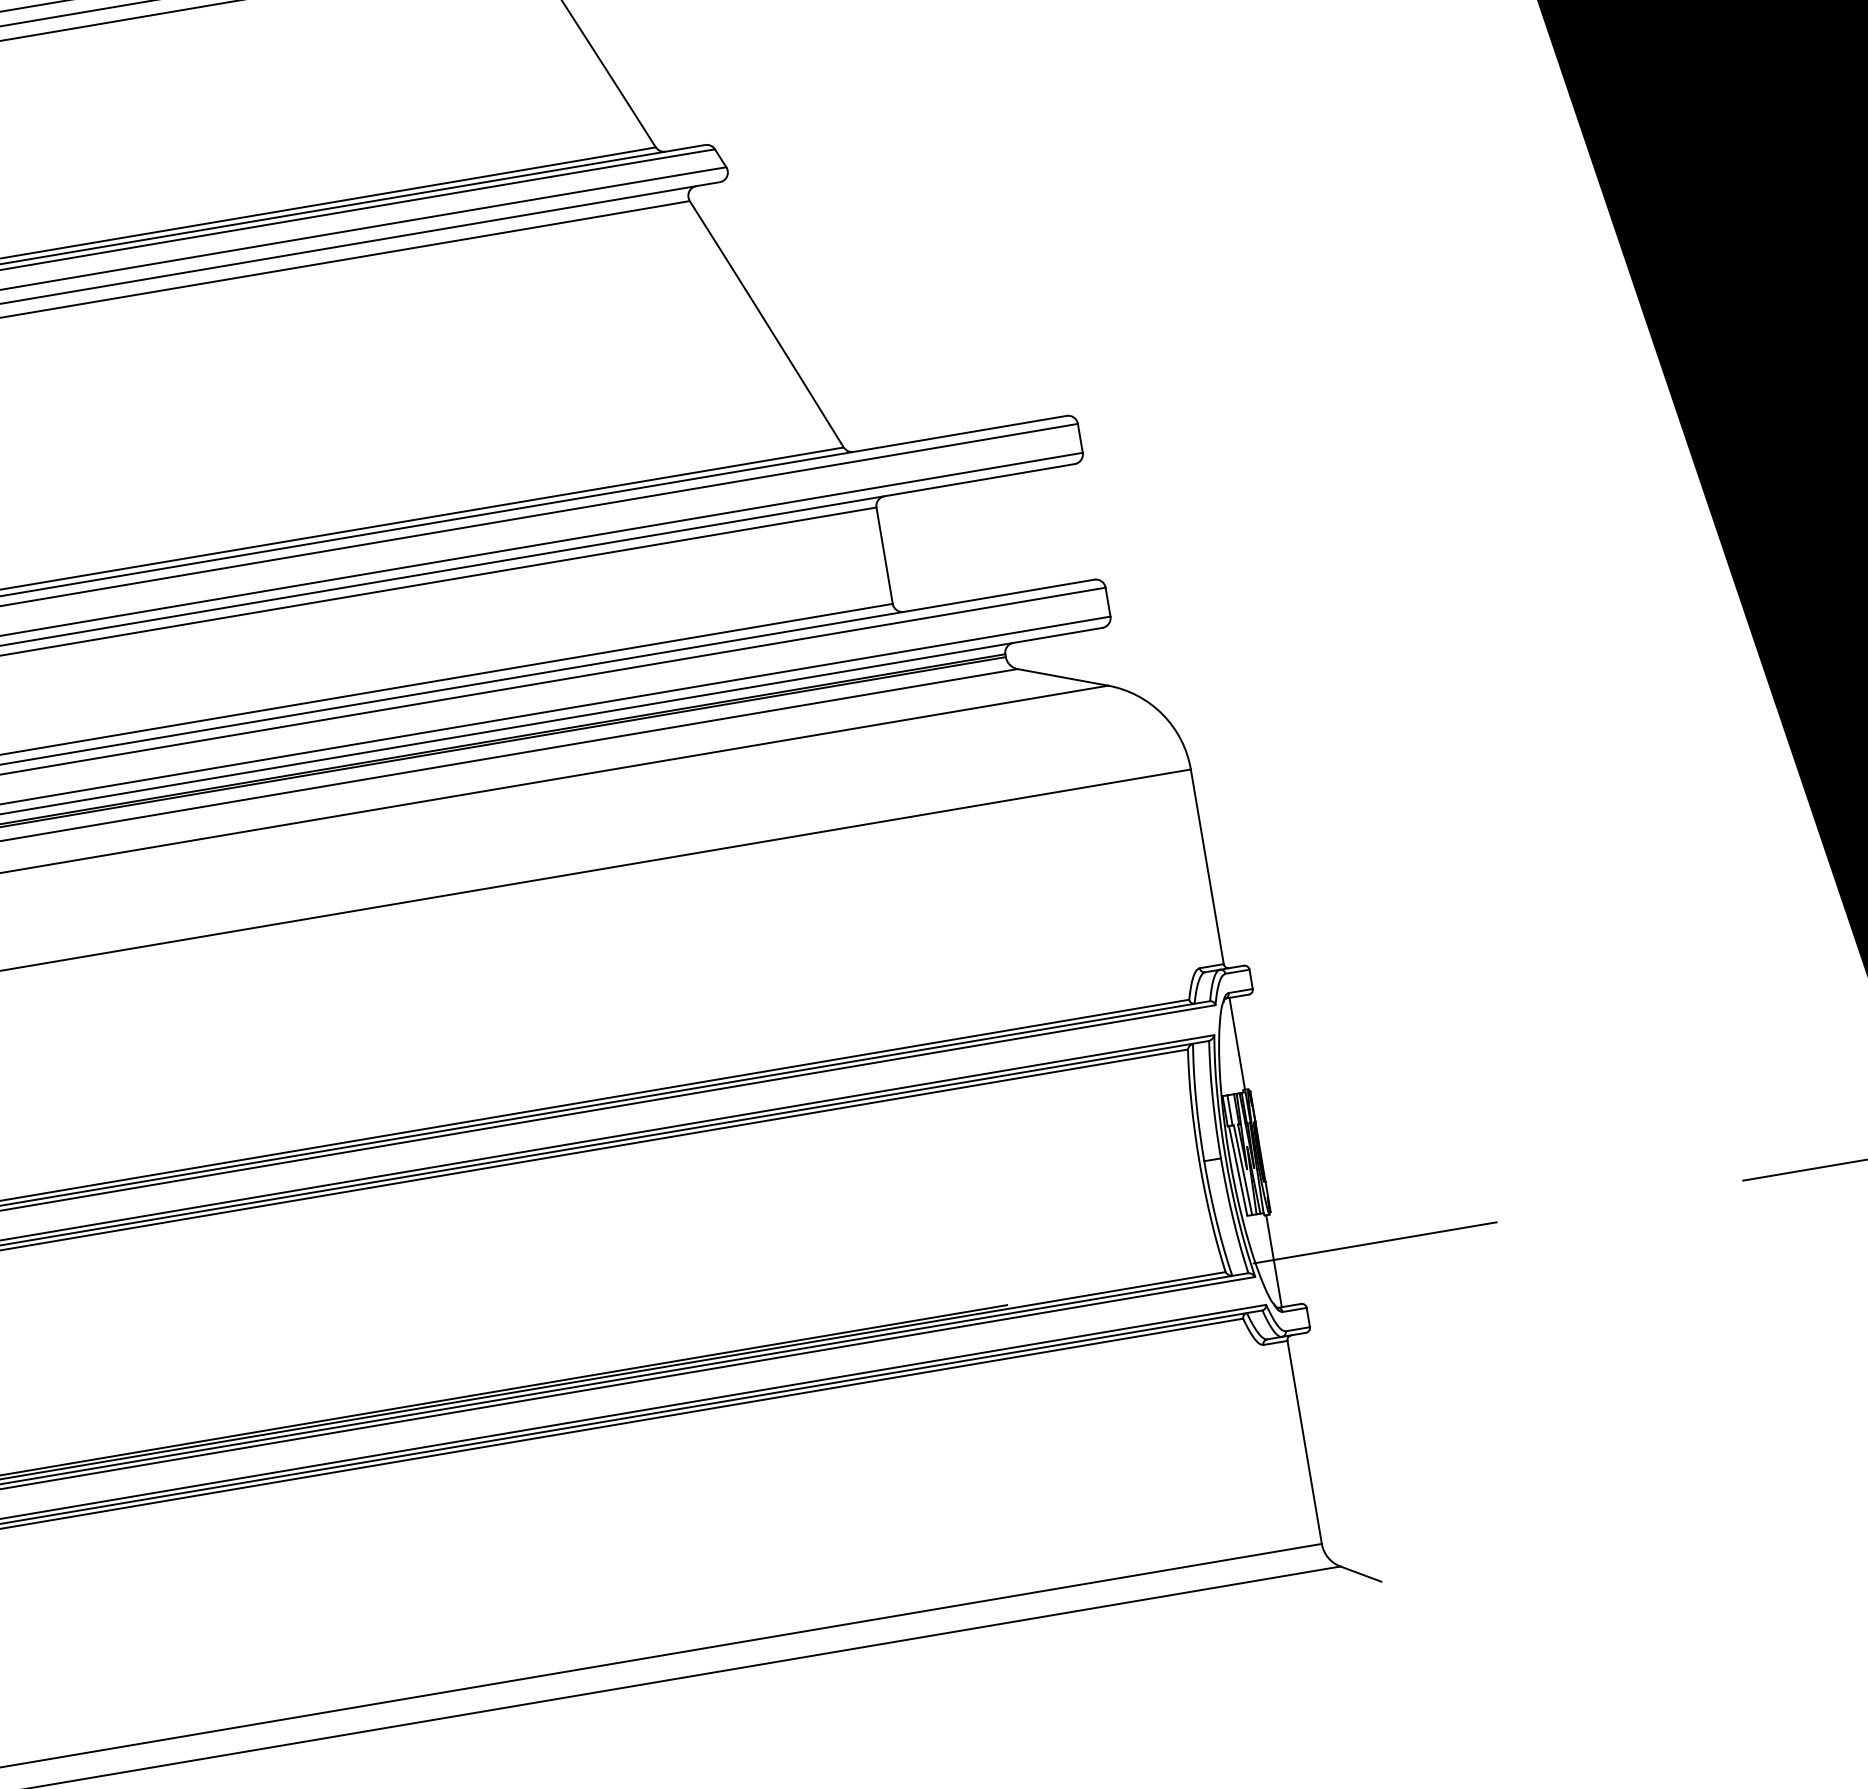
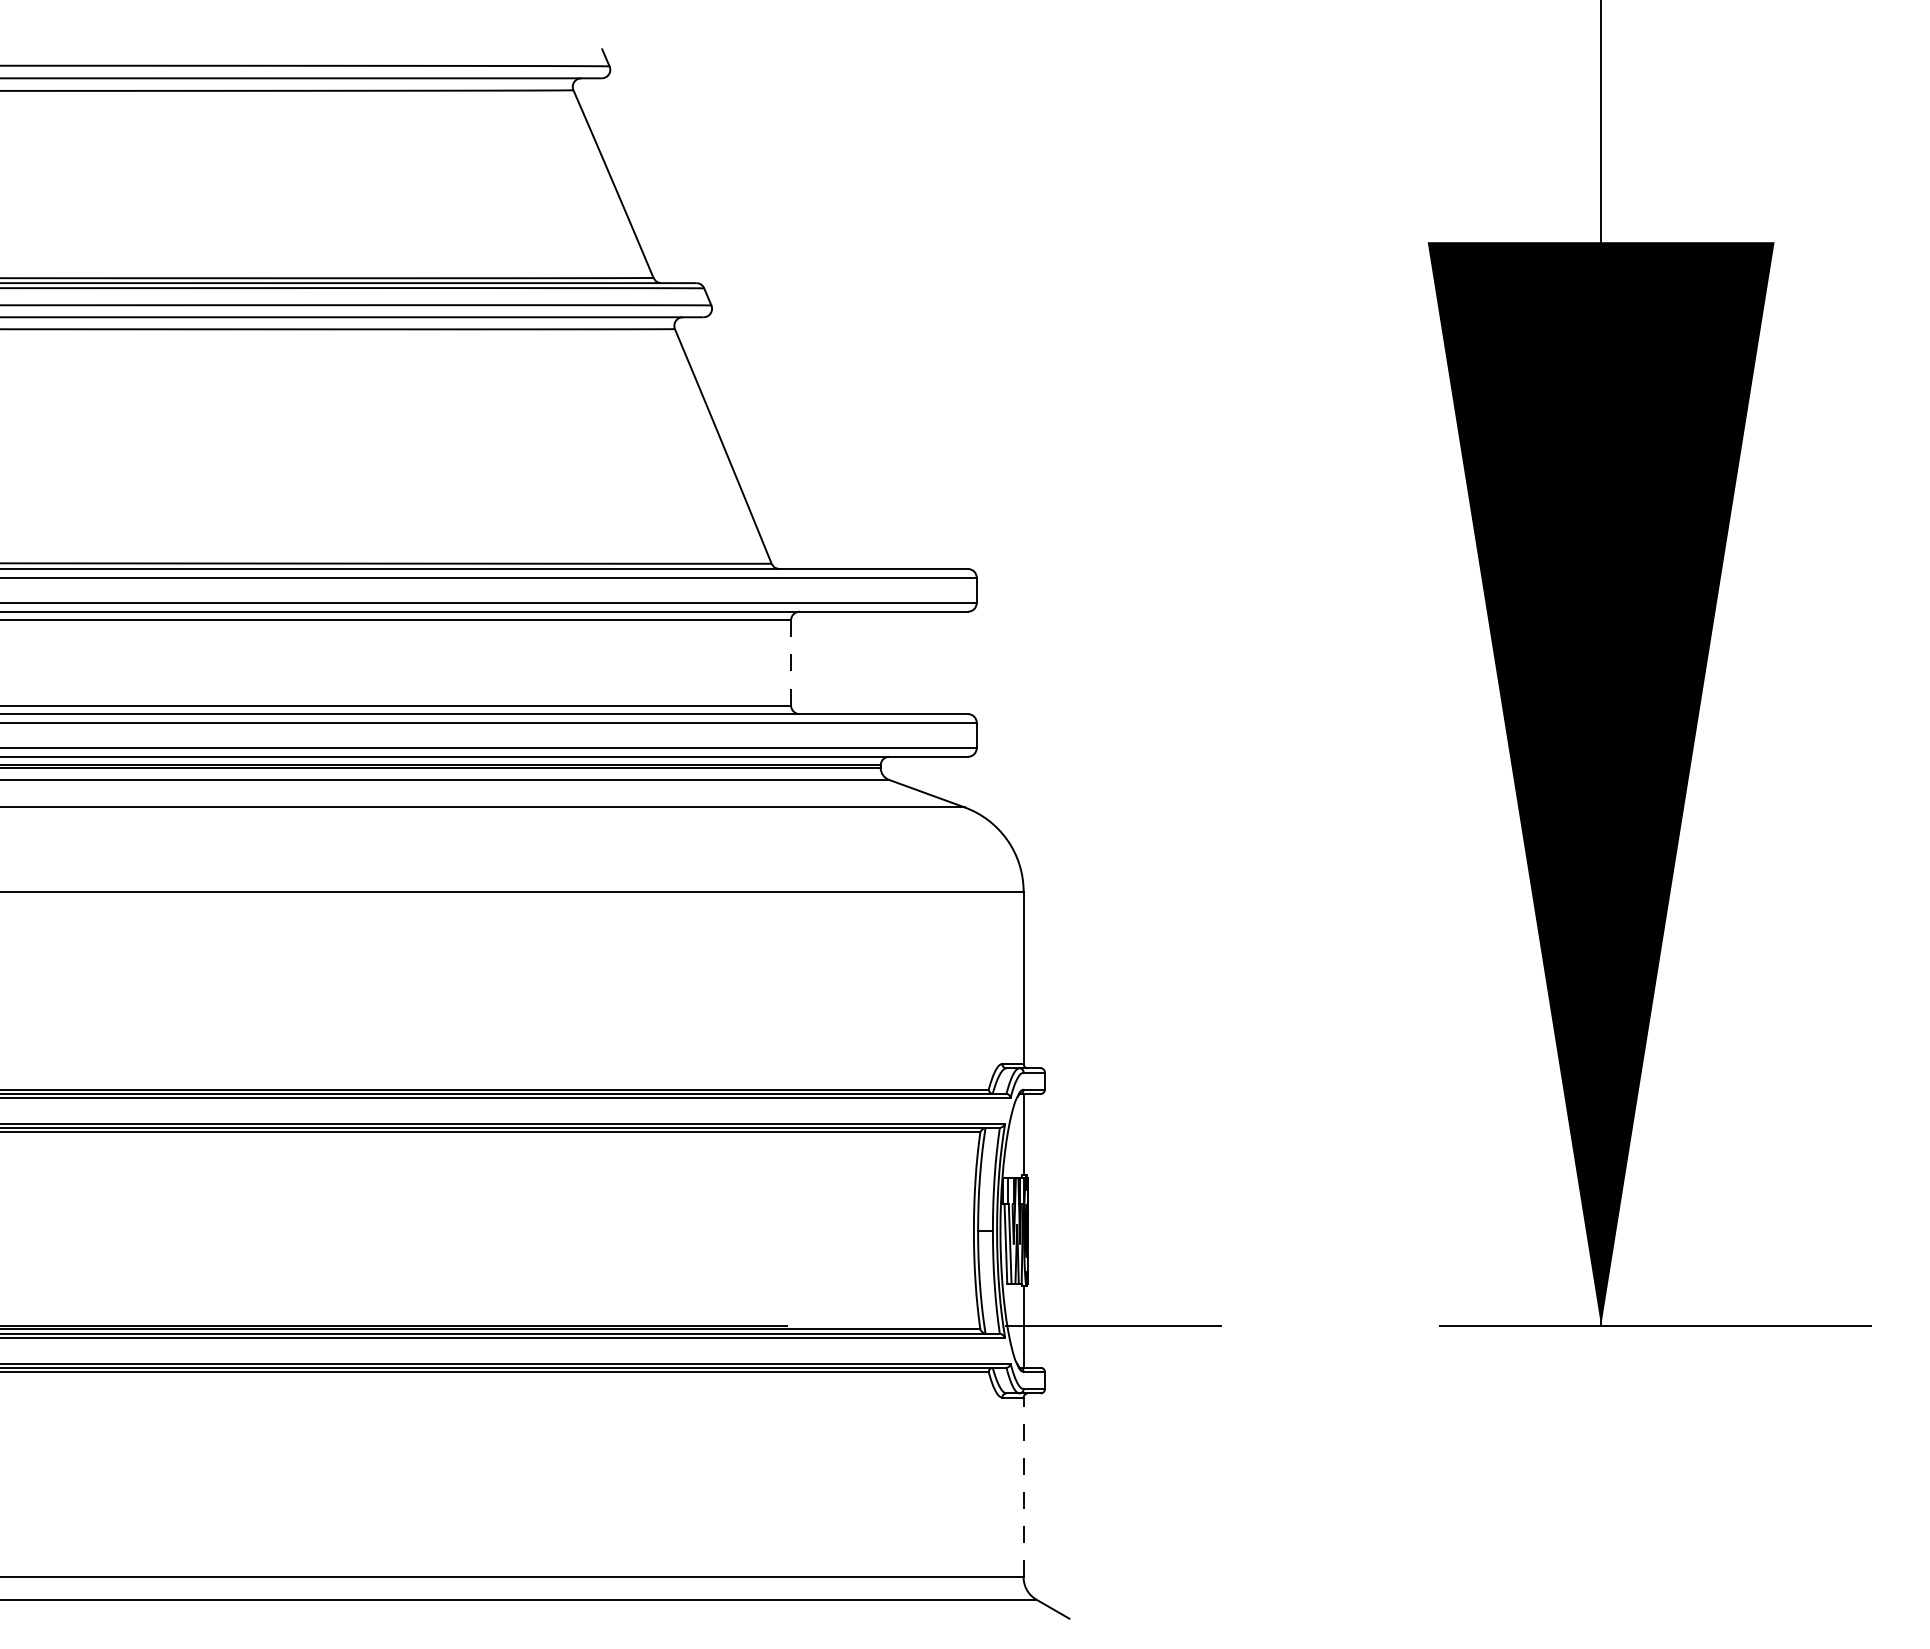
line: (885, 555) -> (791, 662), solid -> dashed
line: (1304, 1442) -> (1023, 1487), solid -> dashed

